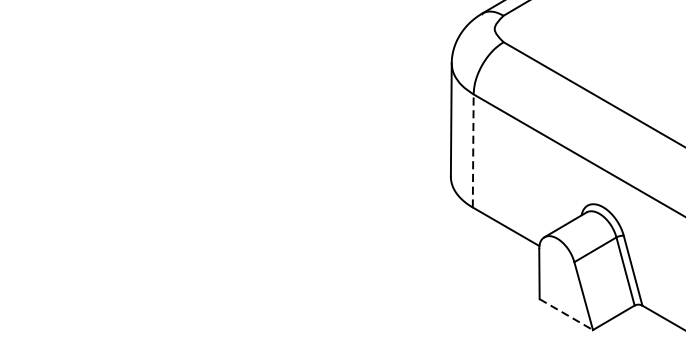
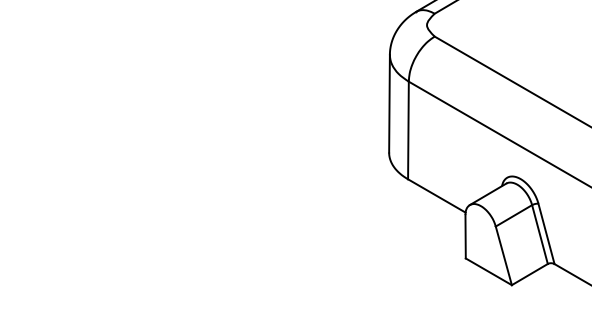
line: (473, 150) -> (408, 130), dashed -> solid
line: (565, 314) -> (488, 271), dashed -> solid

